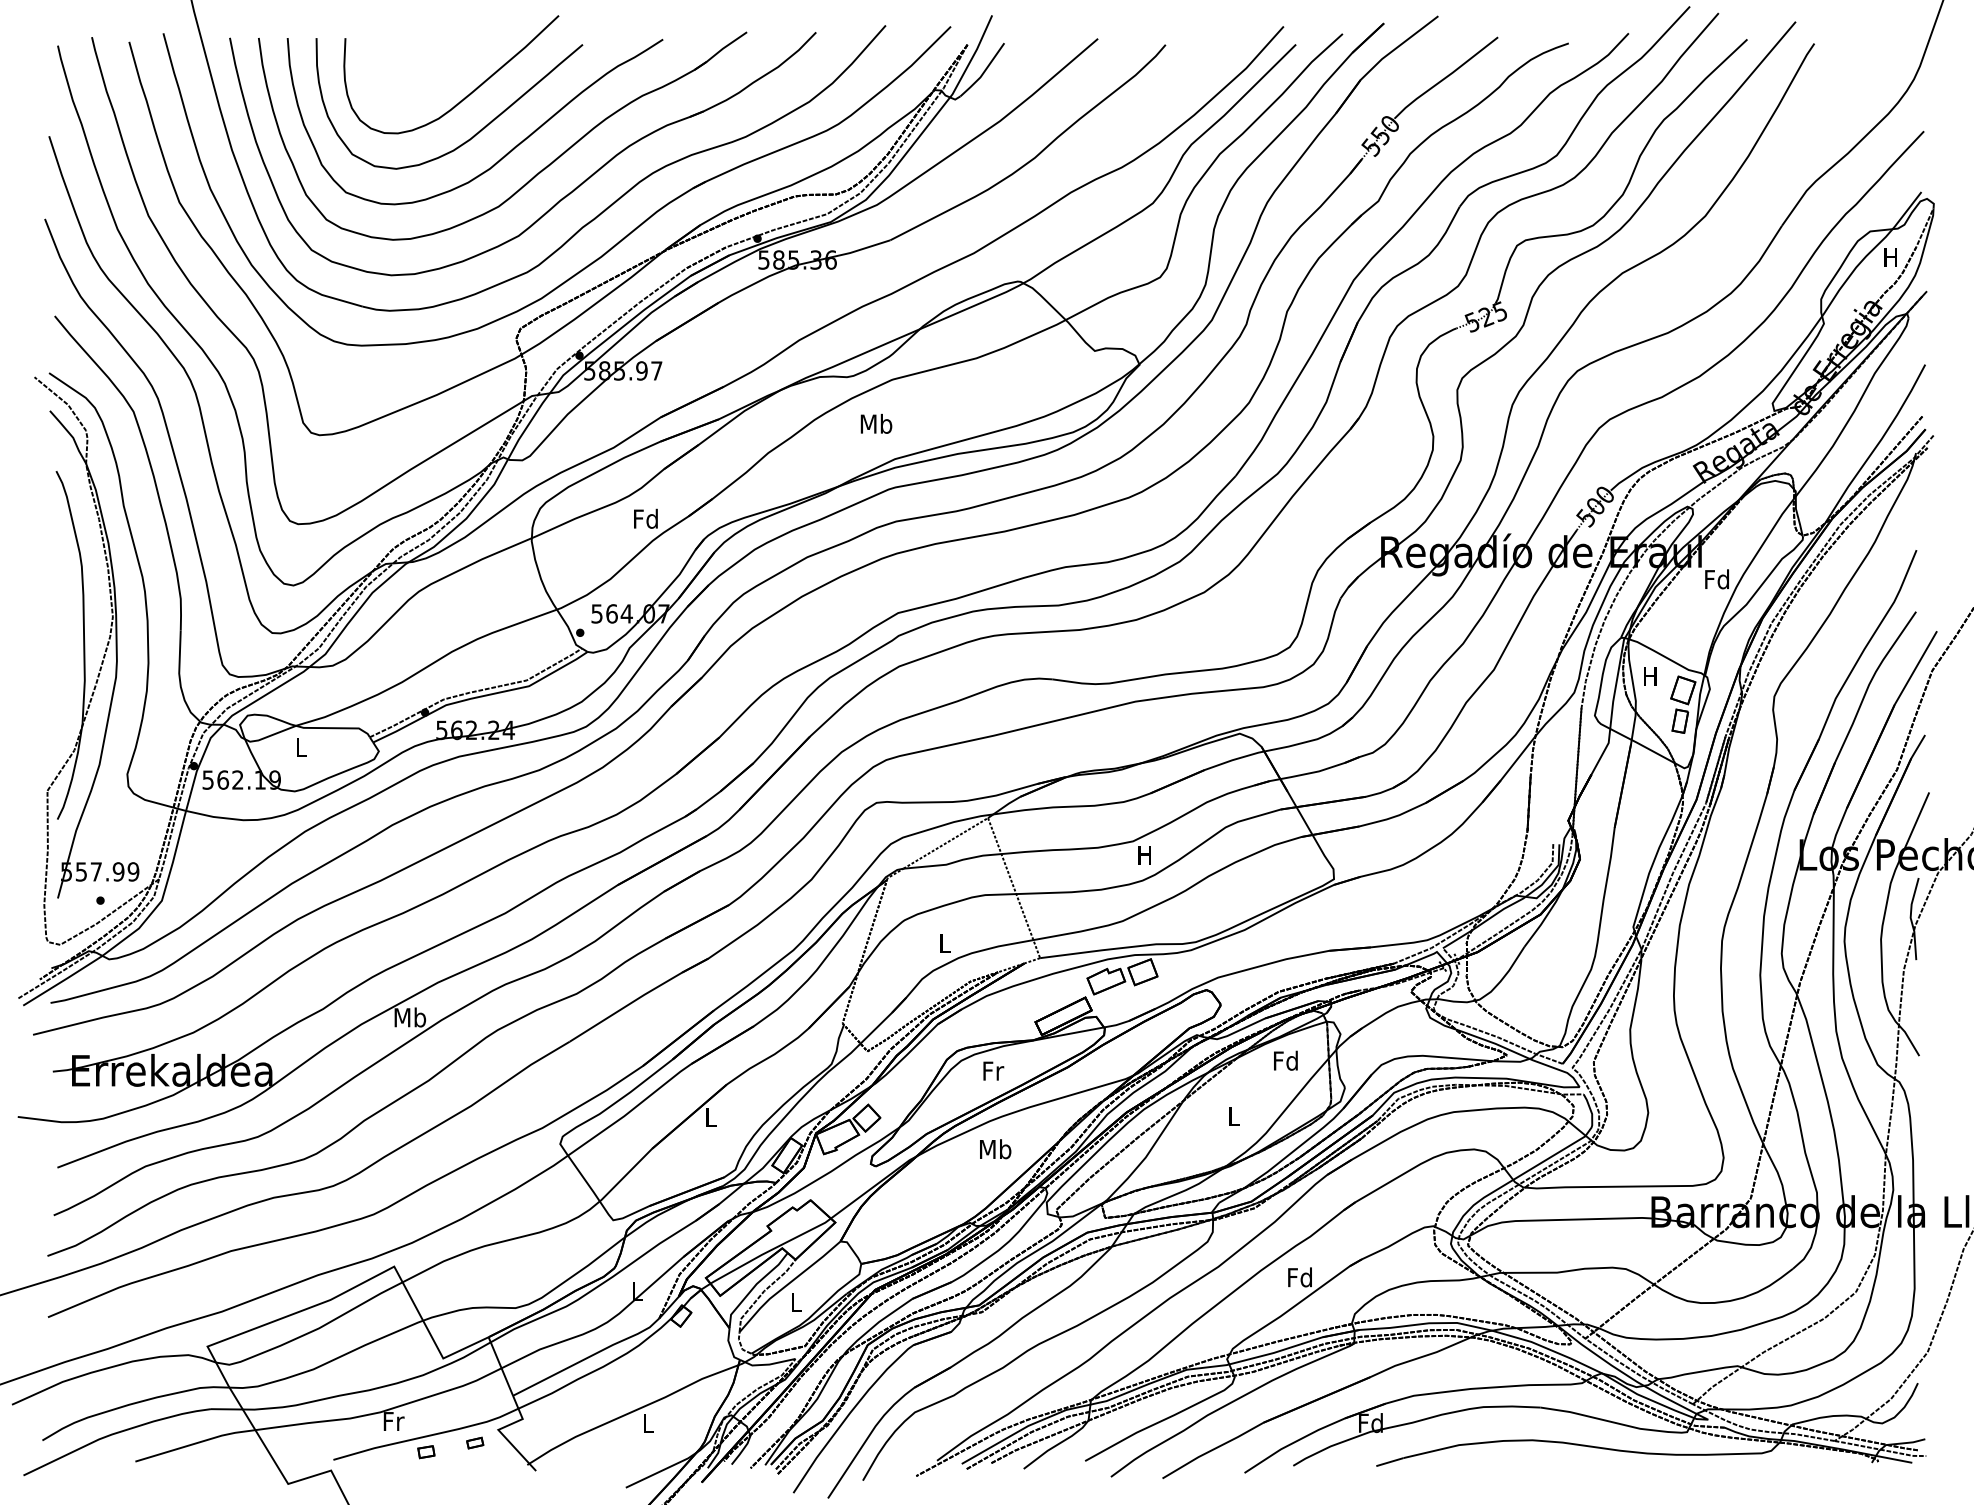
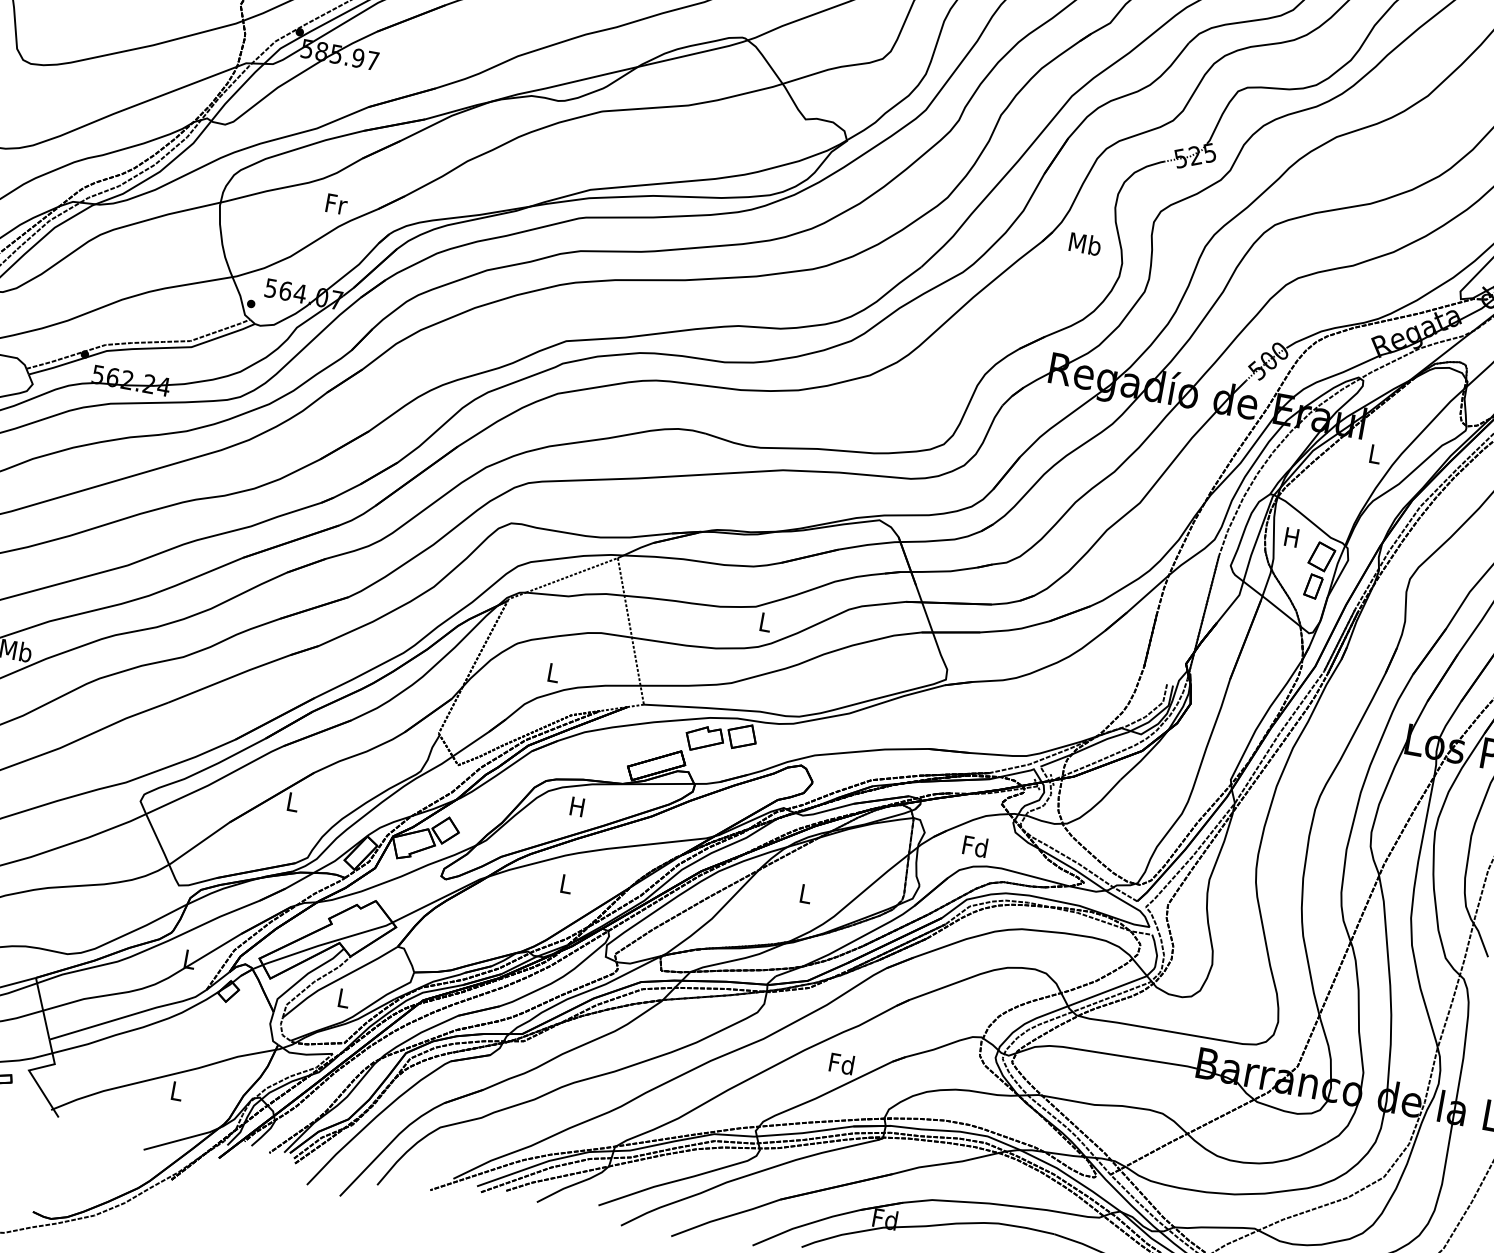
text: (876, 423) -> (1085, 243), moved
text: (645, 518) -> (335, 203), Fd -> Fr
text: (1716, 579) -> (1374, 454), Fd -> L
text: (1144, 855) -> (764, 622), H -> L
text: (1285, 1060) -> (974, 846), moved
text: (993, 1070) -> (578, 806), Fr -> H
text: (995, 1149) -> (566, 884), Mb -> L

